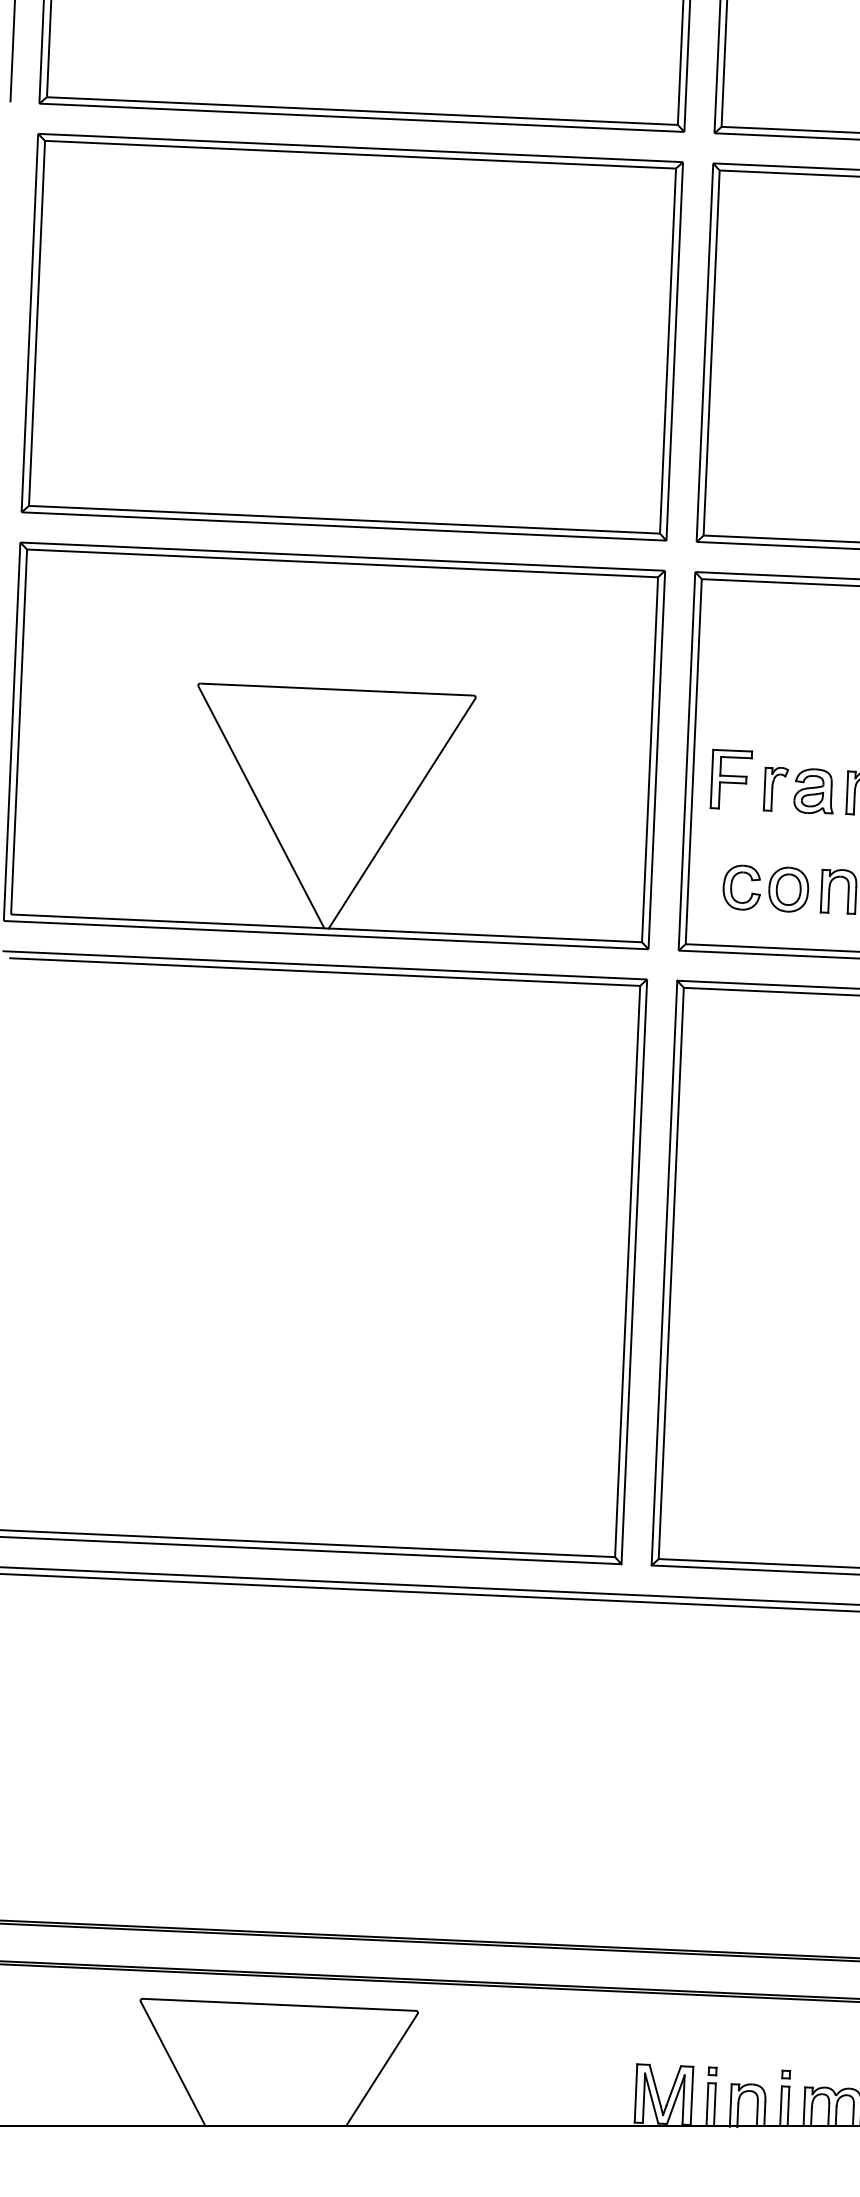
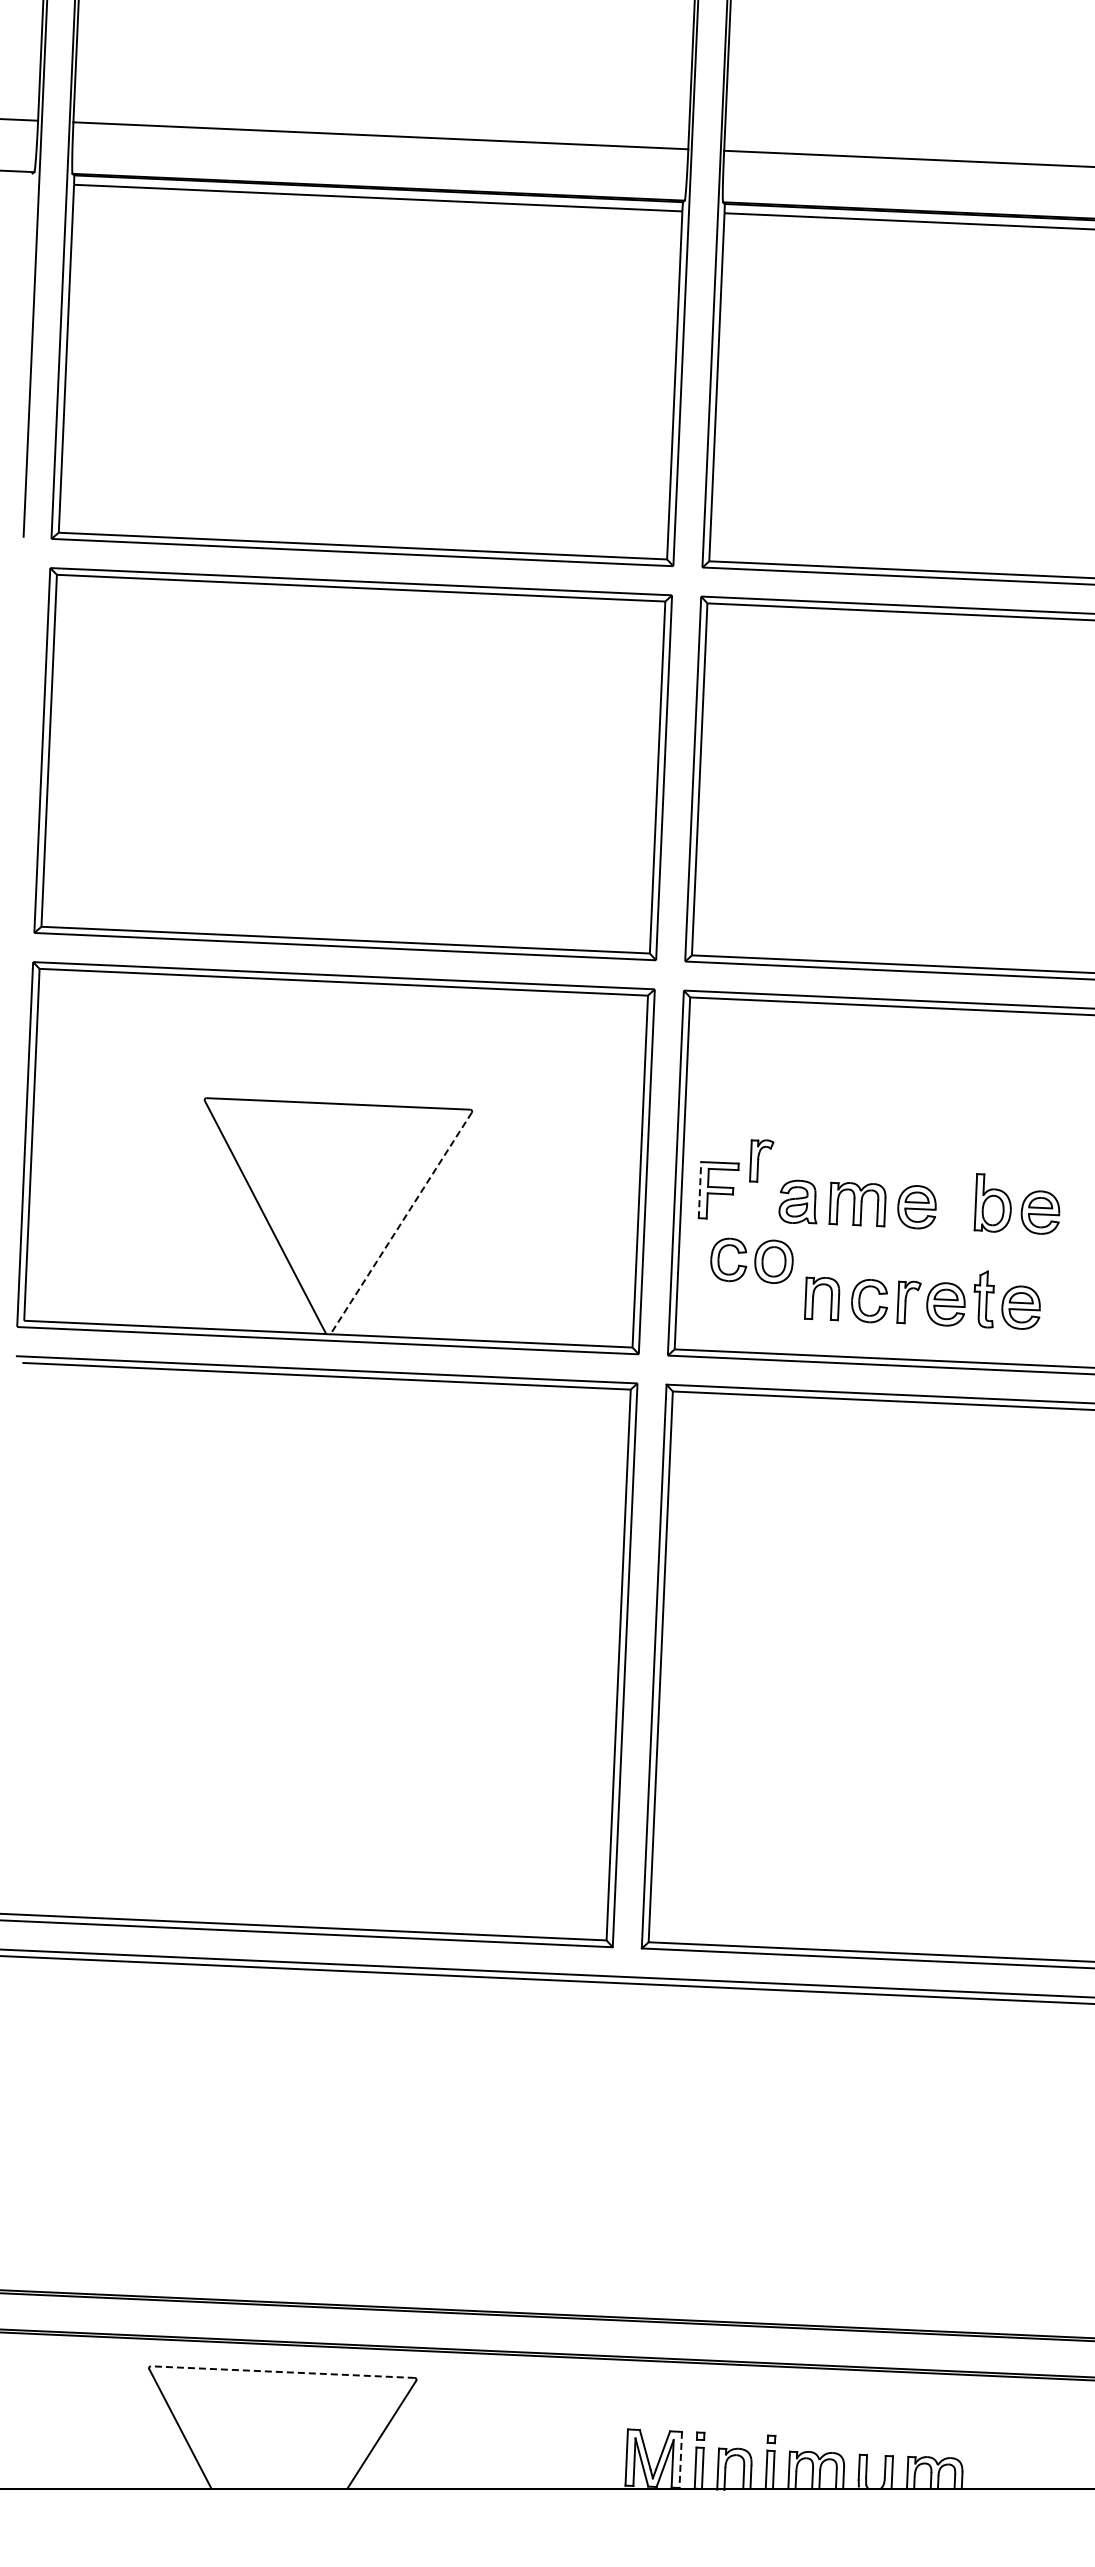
line: (712, 778) -> (700, 1189), solid -> dashed
part: (775, 788) -> (761, 1160), moved
line: (401, 813) -> (400, 1223), solid -> dashed
part: (765, 888) -> (751, 1260), moved
line: (278, 2005) -> (282, 2372), solid -> dashed
line: (691, 2096) -> (680, 2460), solid -> dashed

